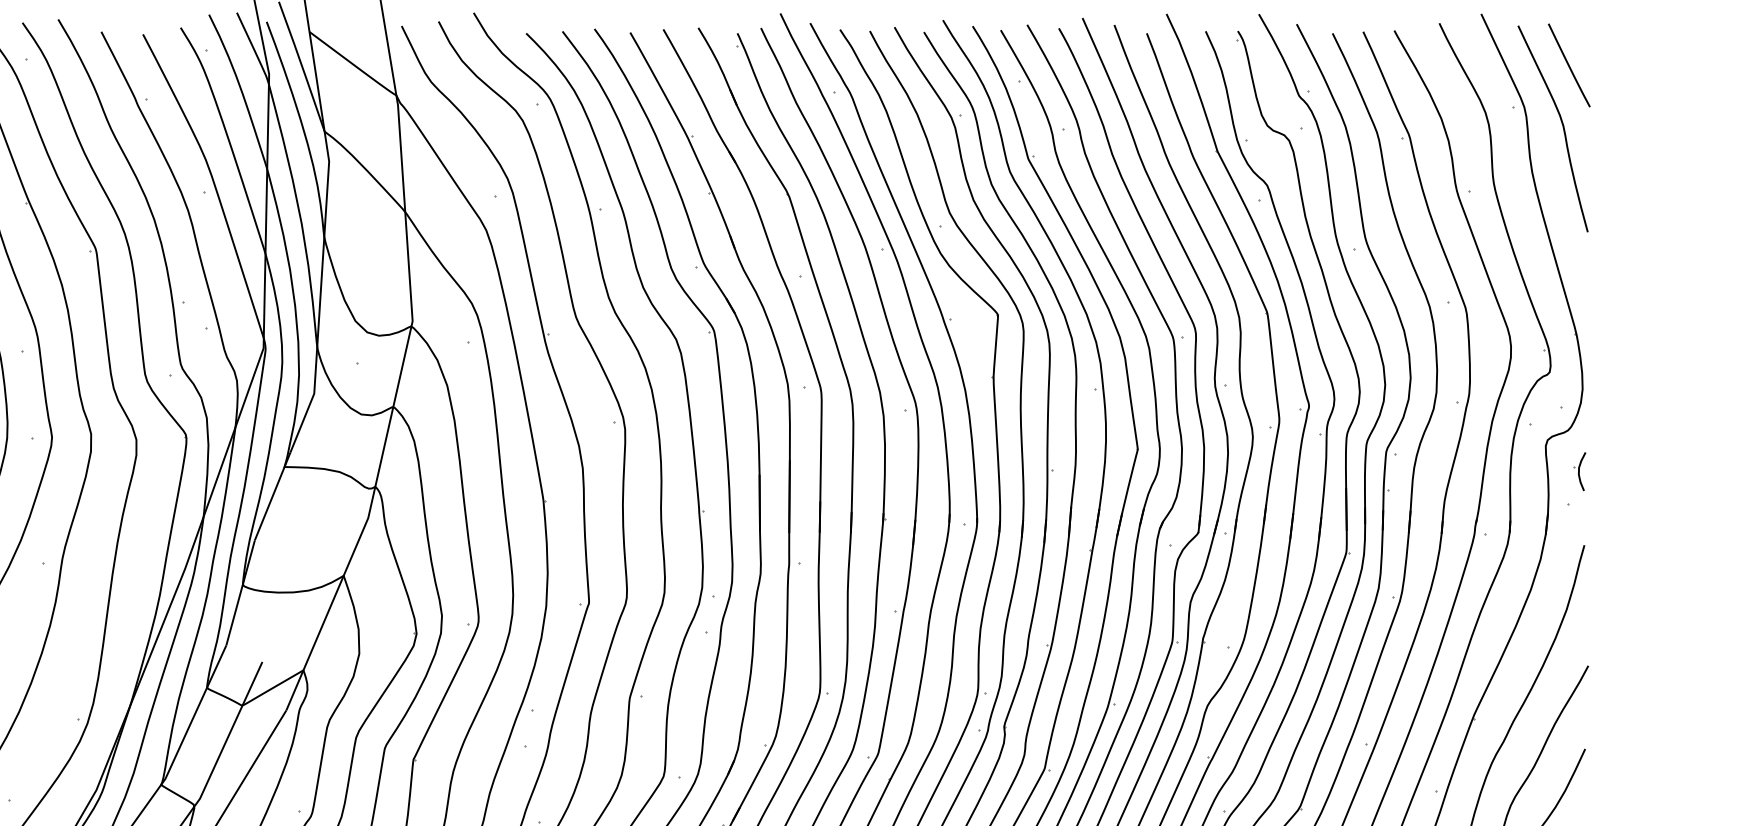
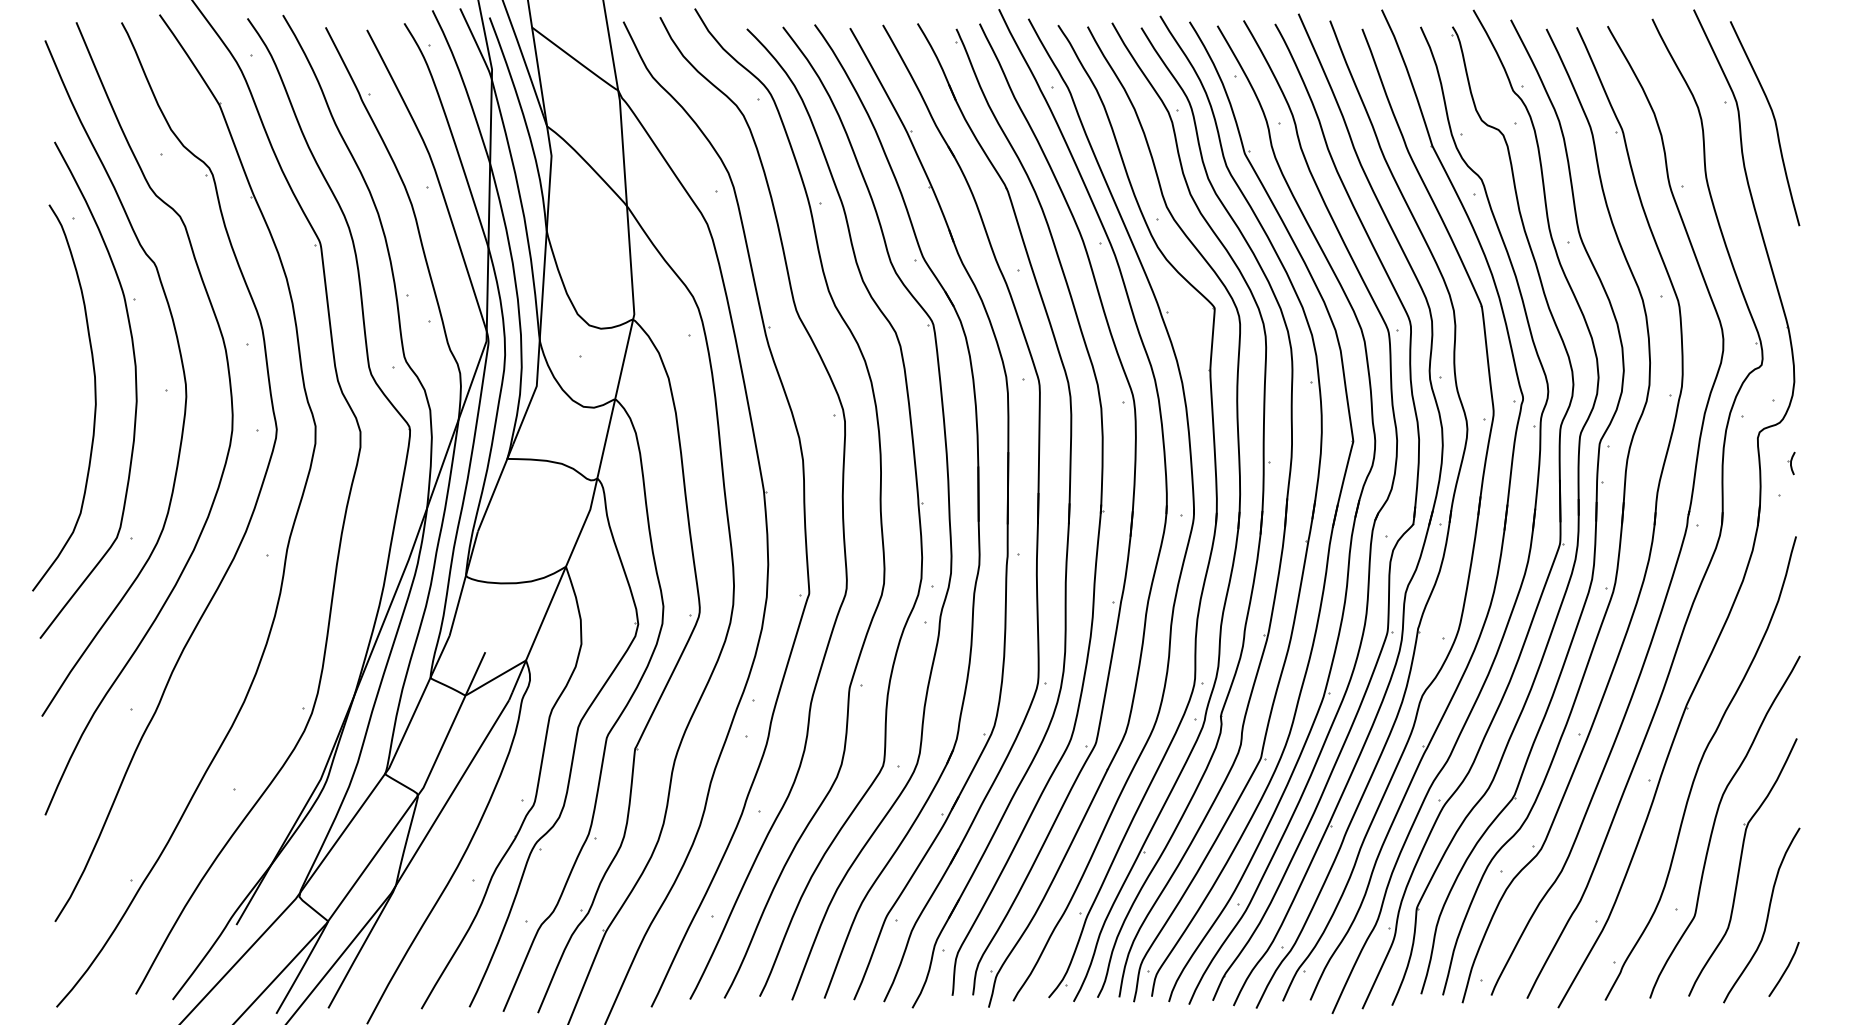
line: (1569, 65) -> (1781, 60), removed
part: (1579, 471) -> (1791, 463), size x0.6

